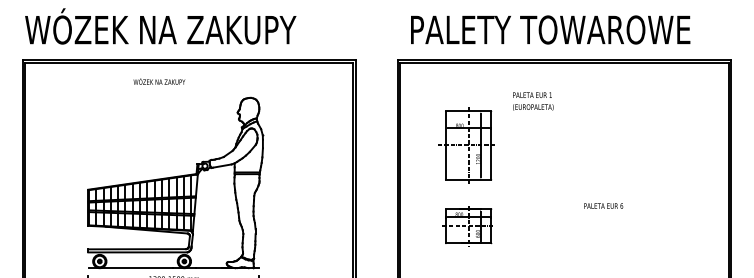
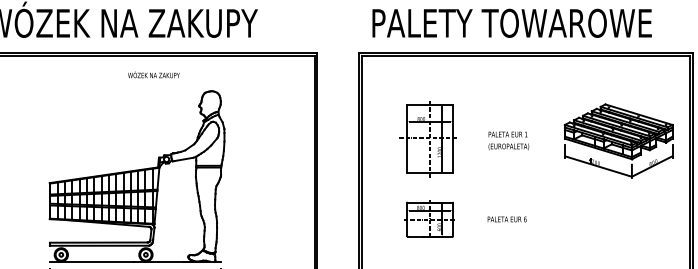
text: (159, 81) -> (154, 74), moved
text: (533, 101) -> (509, 140), moved
part: (656, 147) -> (618, 140), added
text: (603, 205) -> (507, 218), moved

